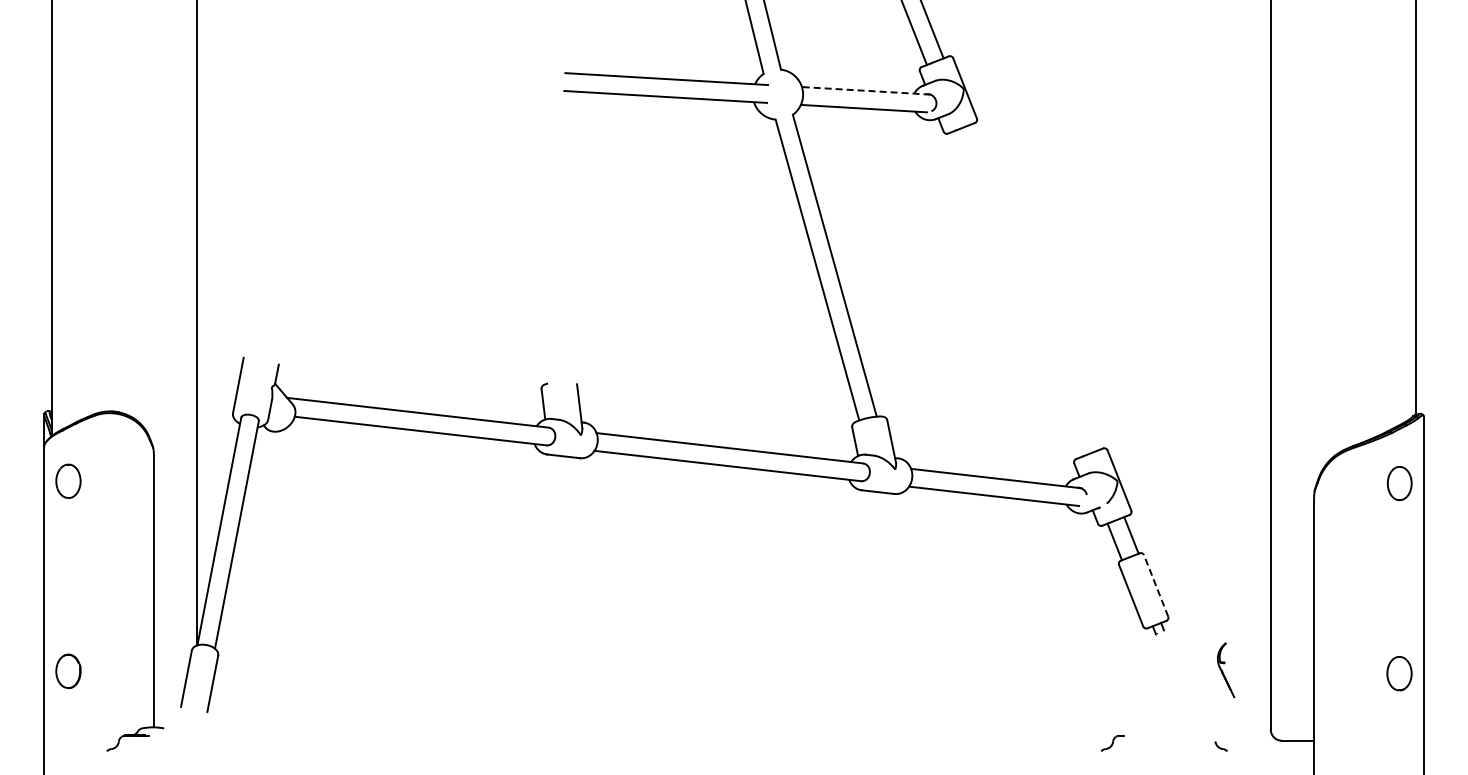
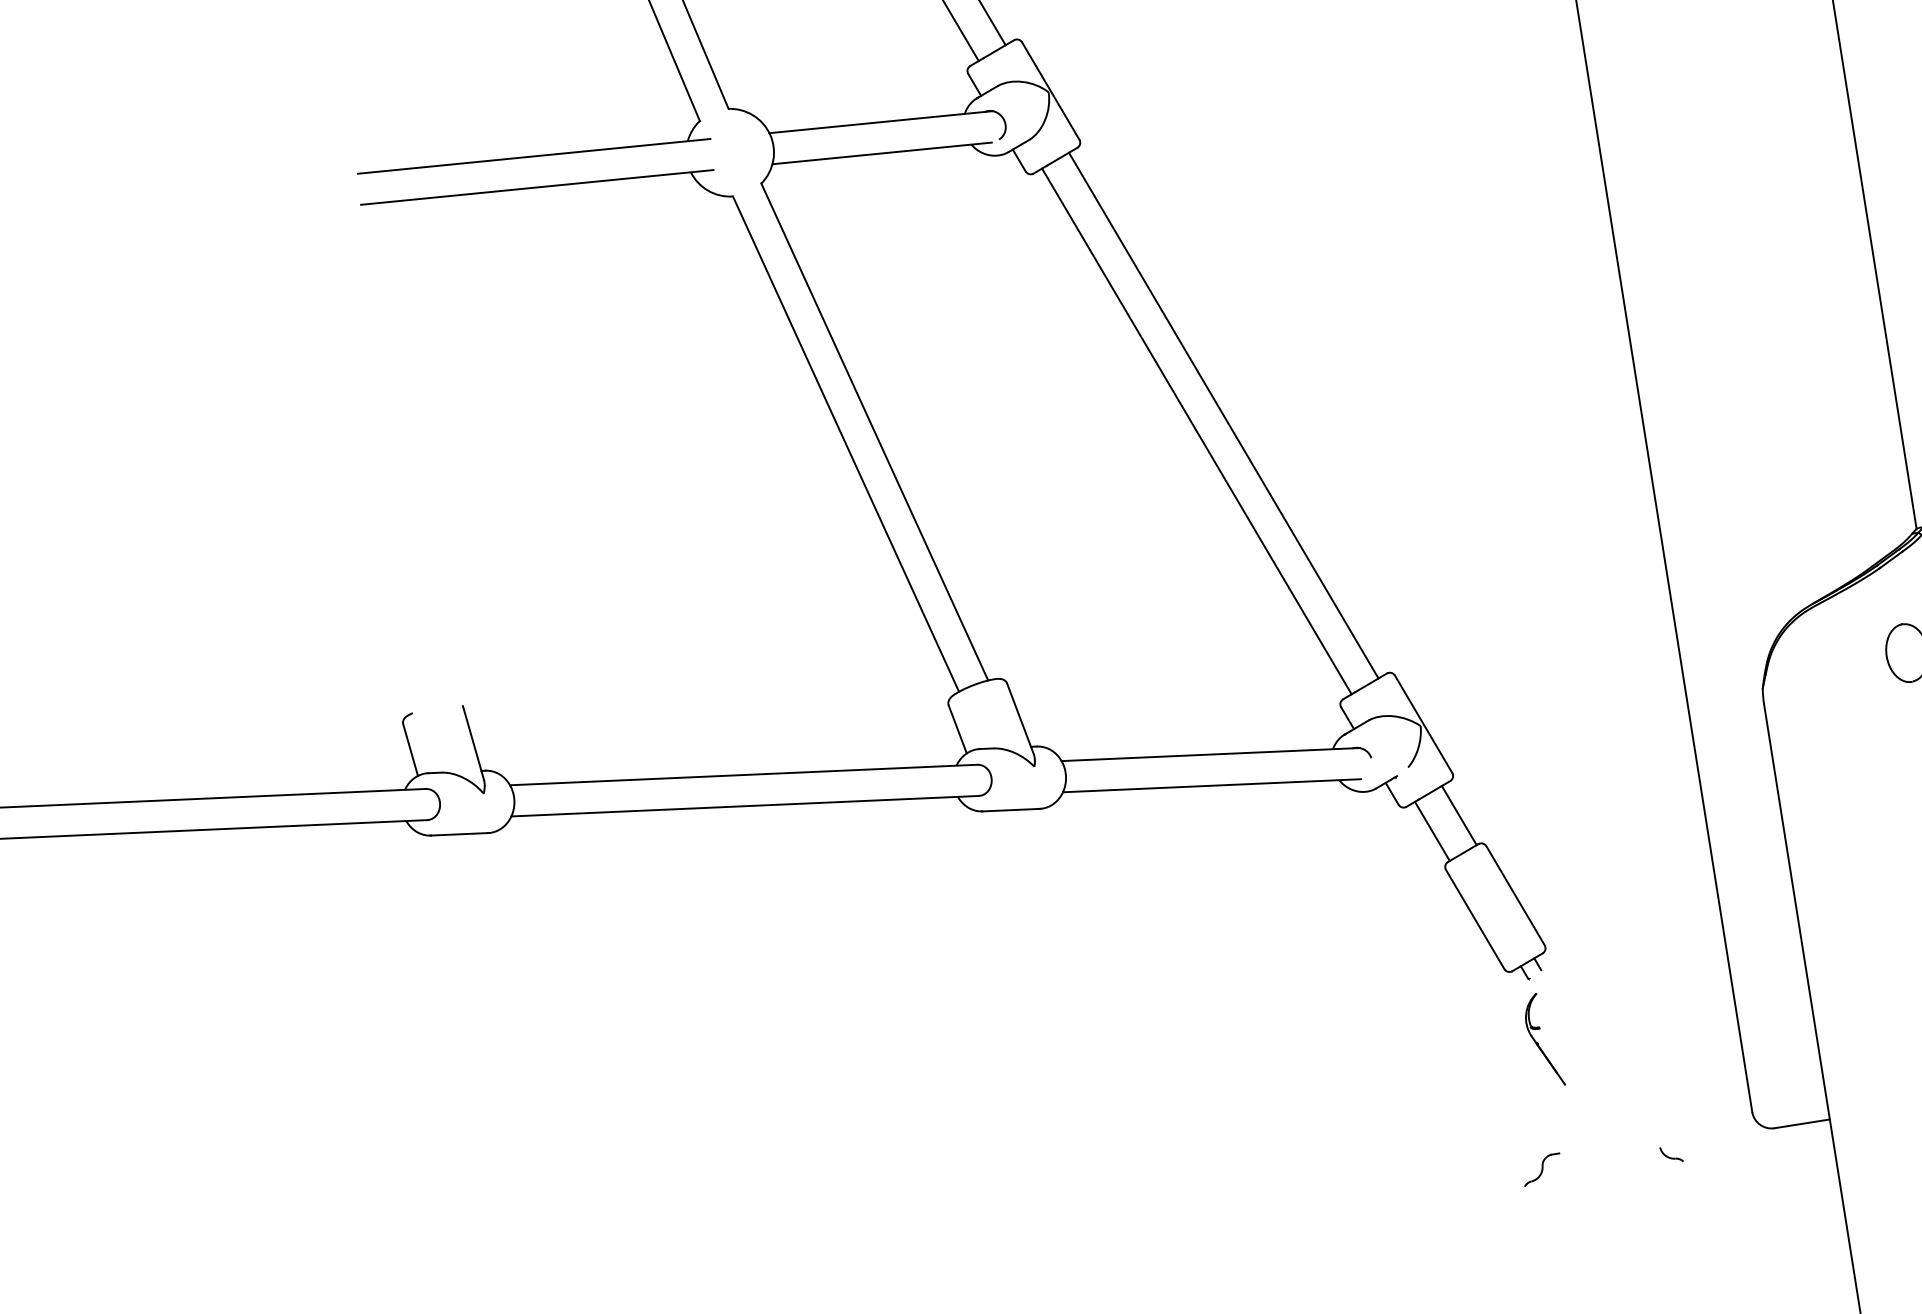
line: (865, 90) -> (879, 121), dashed -> solid
line: (1033, 287) -> (1222, 415), added
line: (1017, 294) -> (1197, 431), added
line: (1156, 585) -> (1516, 895), dashed -> solid
part: (1226, 670) -> (1544, 1040), moved
part: (1112, 742) -> (1541, 1168), moved

